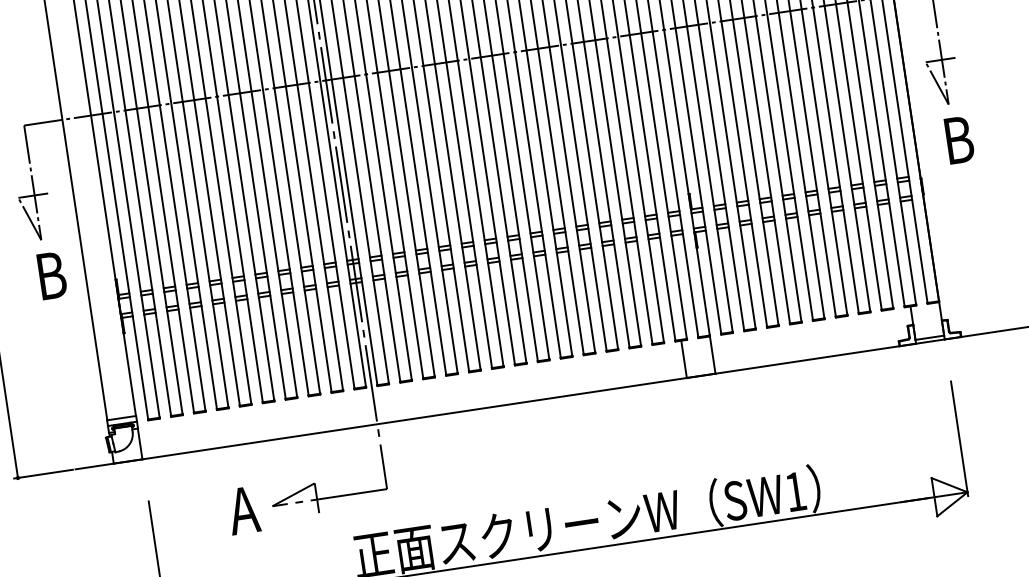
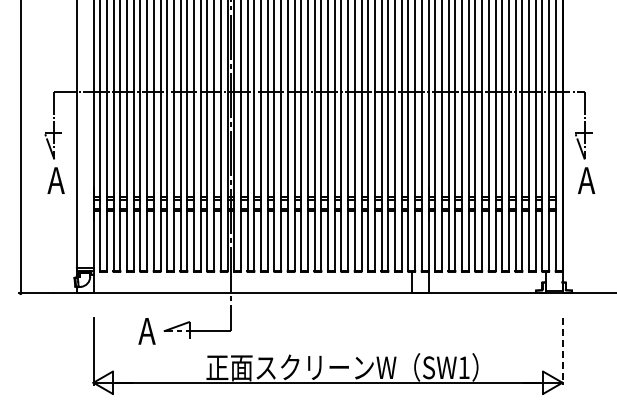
text: (956, 140) -> (586, 180), B -> A
text: (50, 275) -> (56, 180), B -> A
line: (959, 438) -> (562, 351), solid -> dashed

